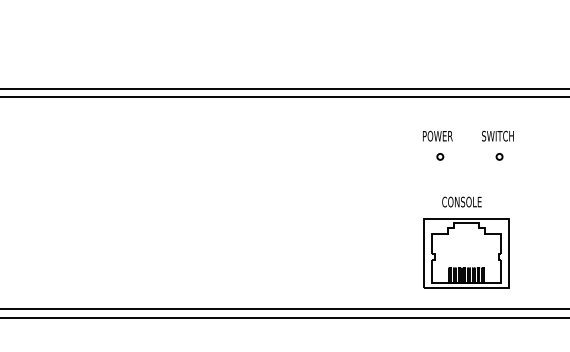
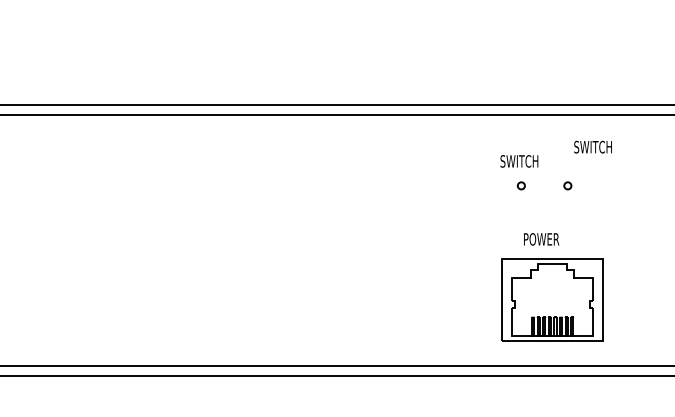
text: (438, 135) -> (519, 160), POWER -> SWITCH
text: (497, 135) -> (592, 146), moved
circle: (499, 156) -> (567, 185), moved
text: (461, 201) -> (546, 238), CONSOLE -> POWER

